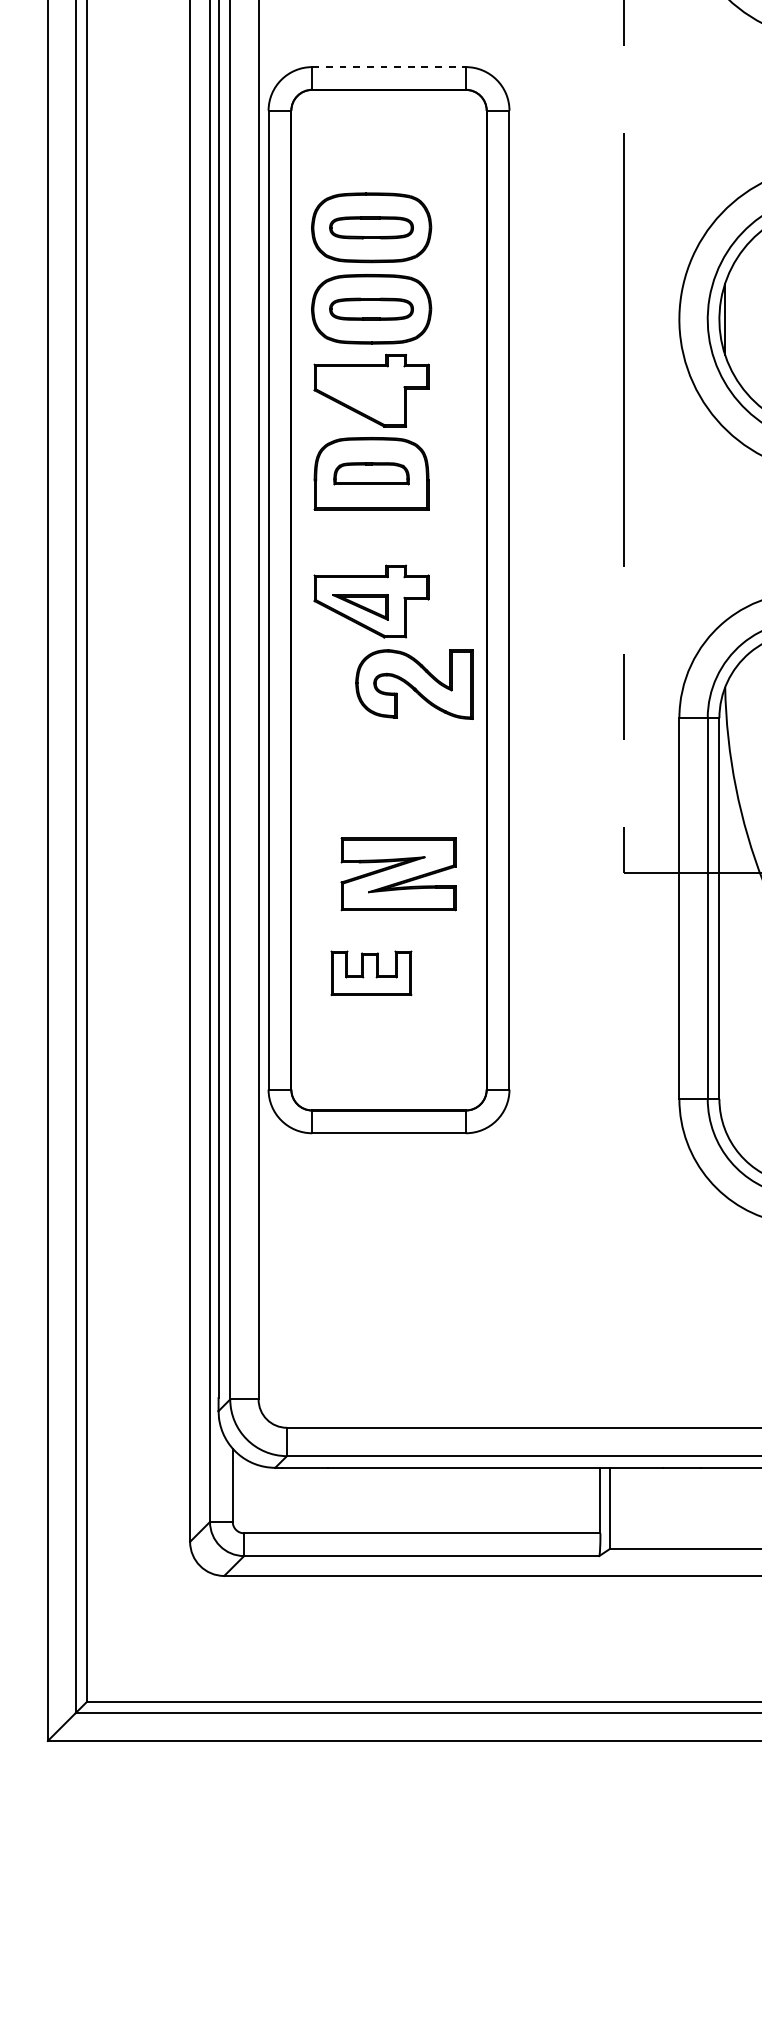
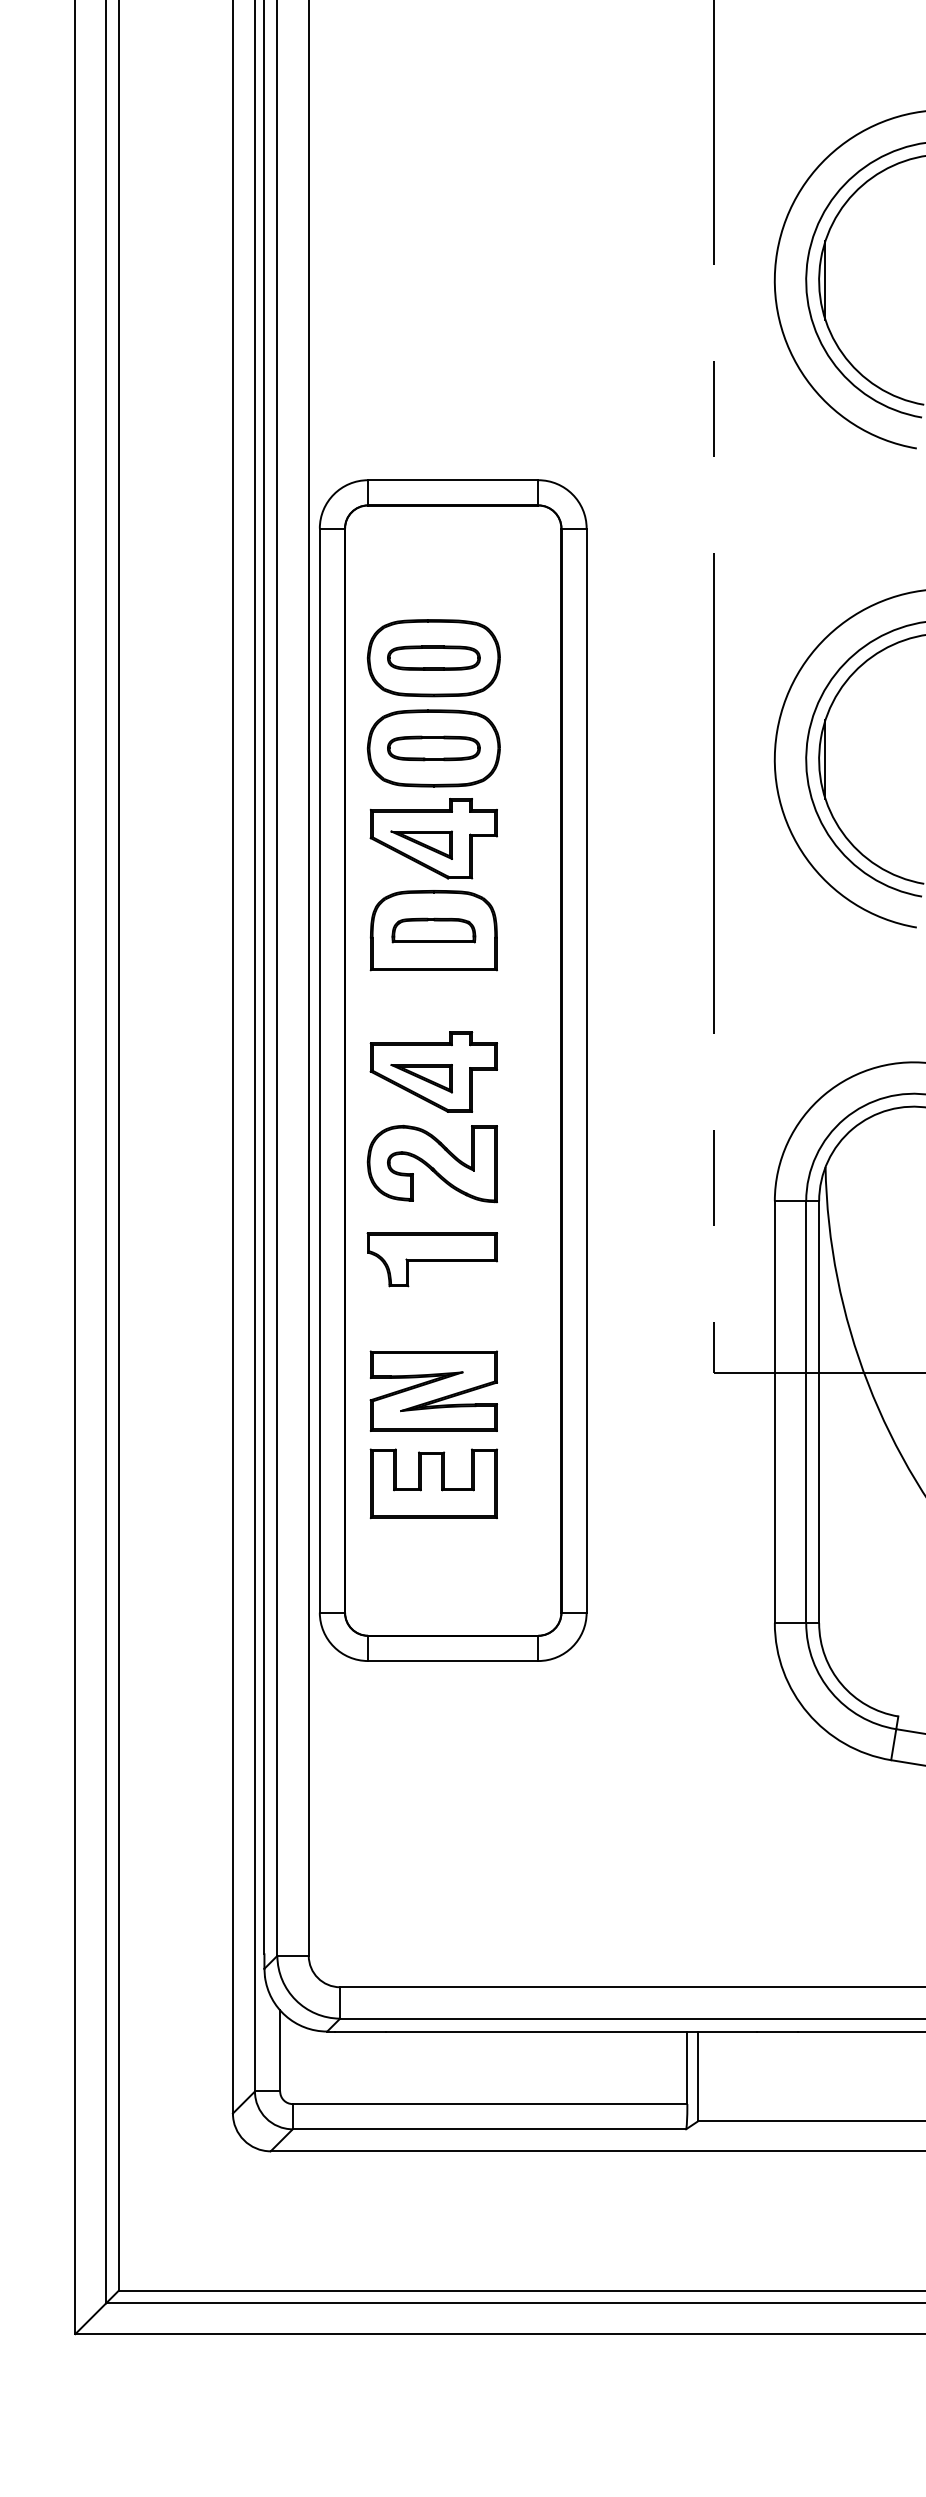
line: (389, 67) -> (453, 480), dashed -> solid
part: (360, 396) -> (421, 844), added
part: (413, 684) -> (431, 1163), moved
part: (369, 770) -> (431, 1259), added
part: (398, 873) -> (433, 1390), moved
part: (371, 972) -> (433, 1483), size x1.43

